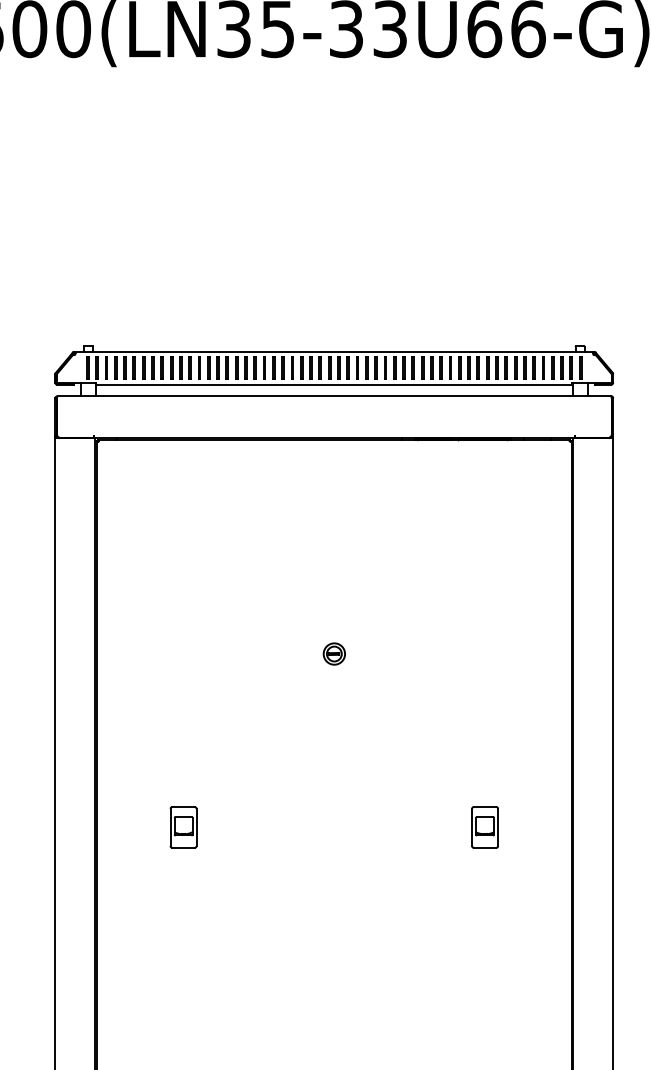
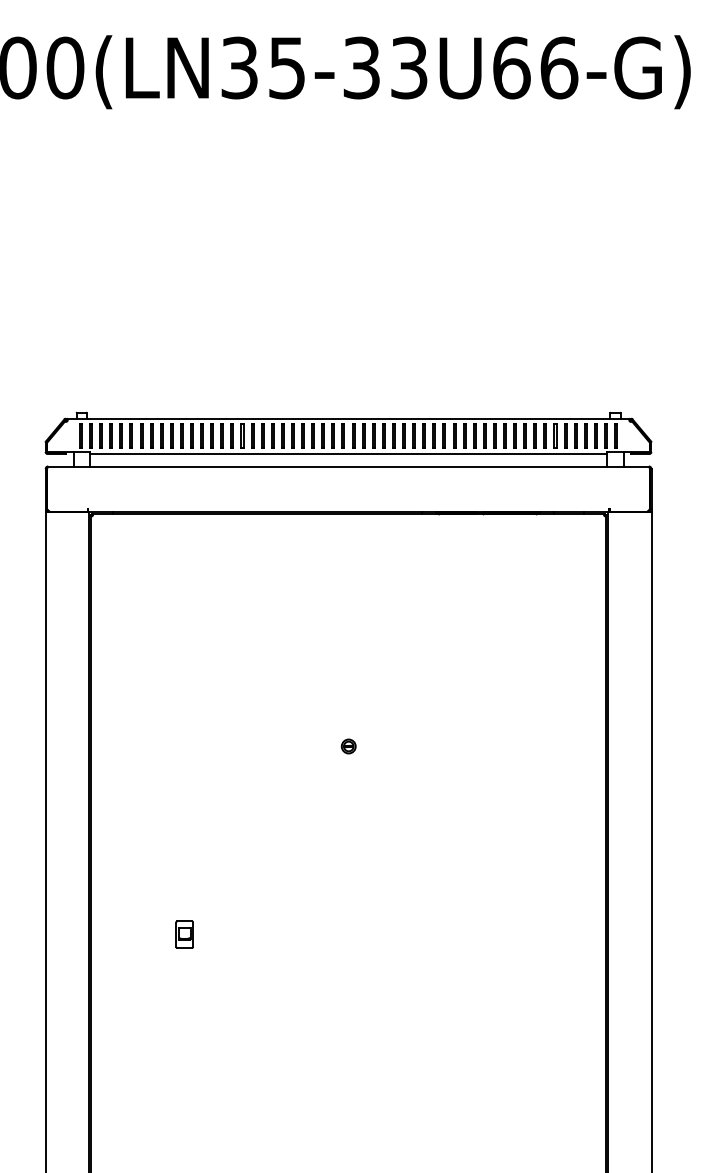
part: (334, 654) -> (348, 746), size x0.6
part: (183, 827) -> (184, 934), size x0.6
part: (485, 827) -> (512, 934), removed

